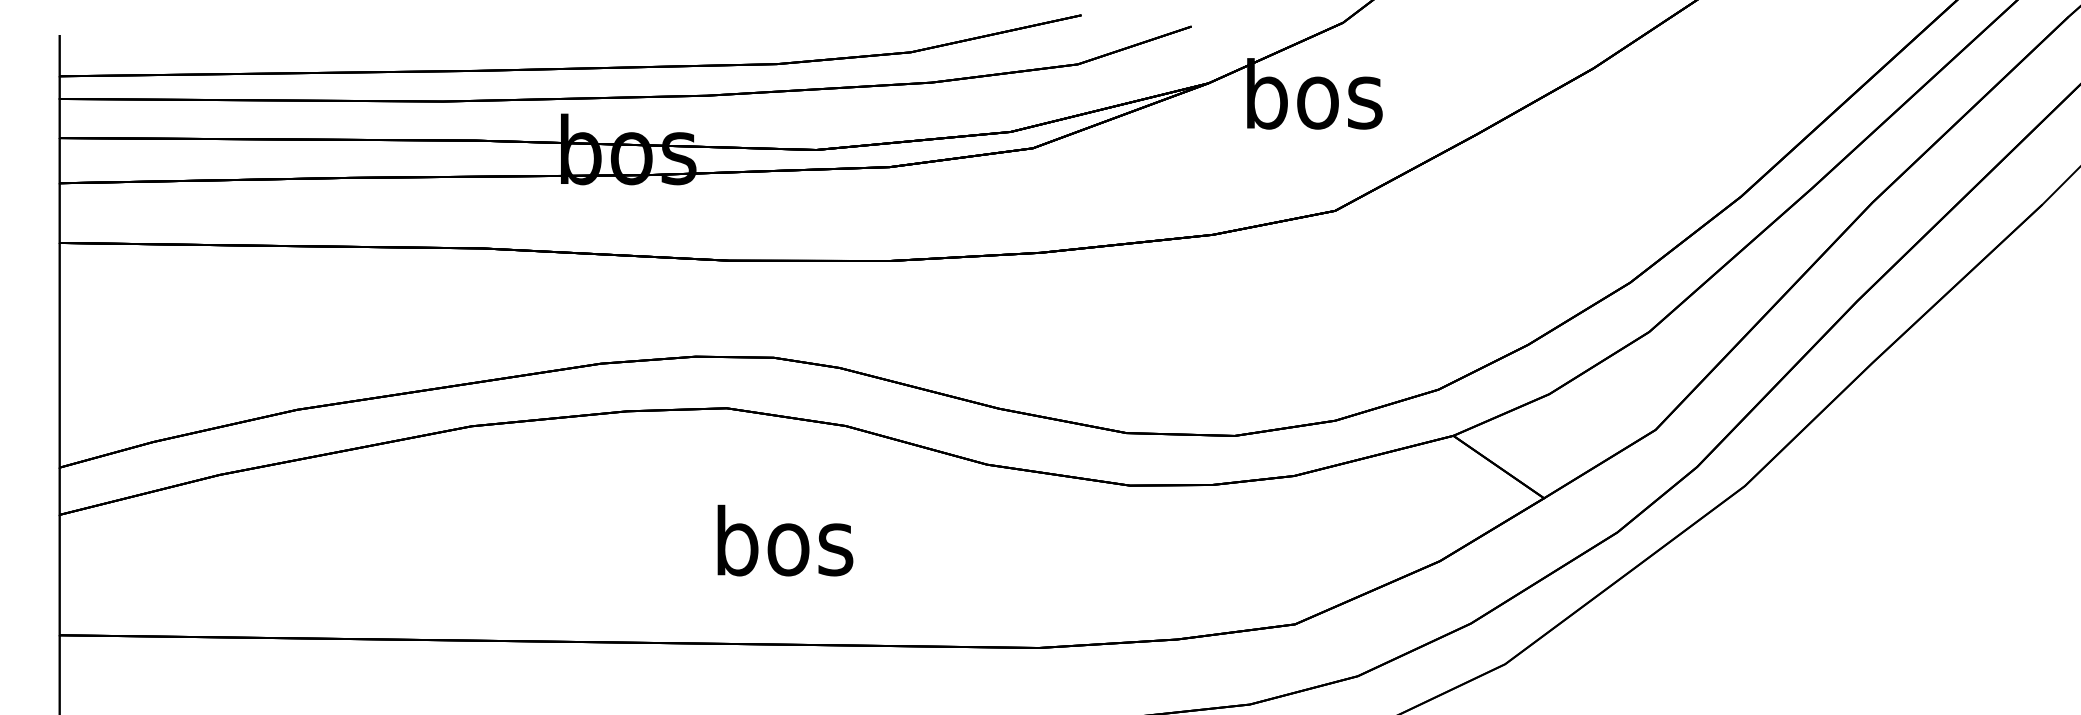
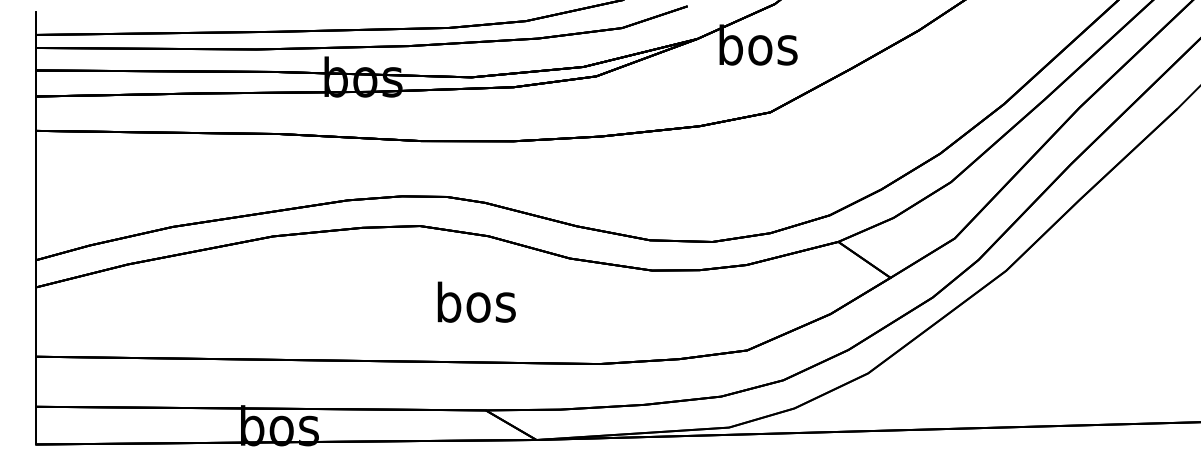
text: (784, 539) -> (476, 301), moved

